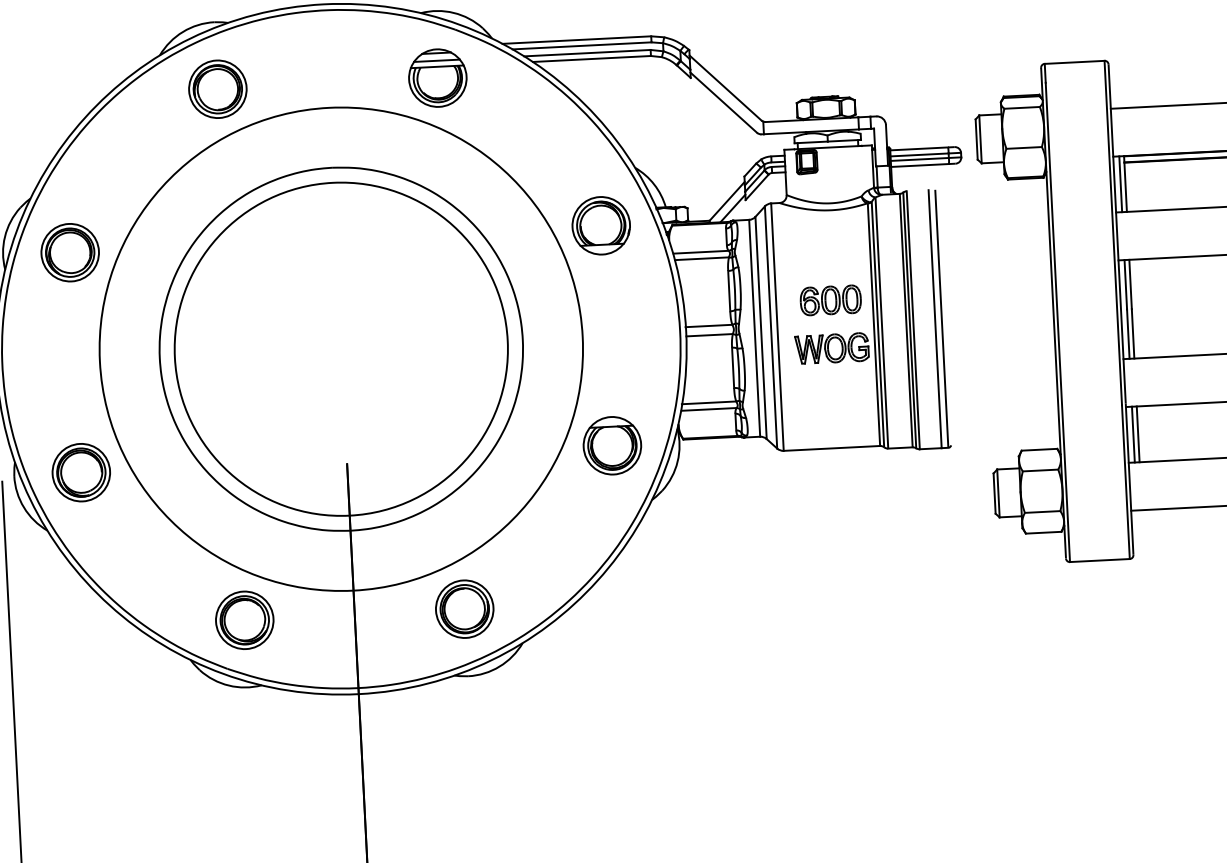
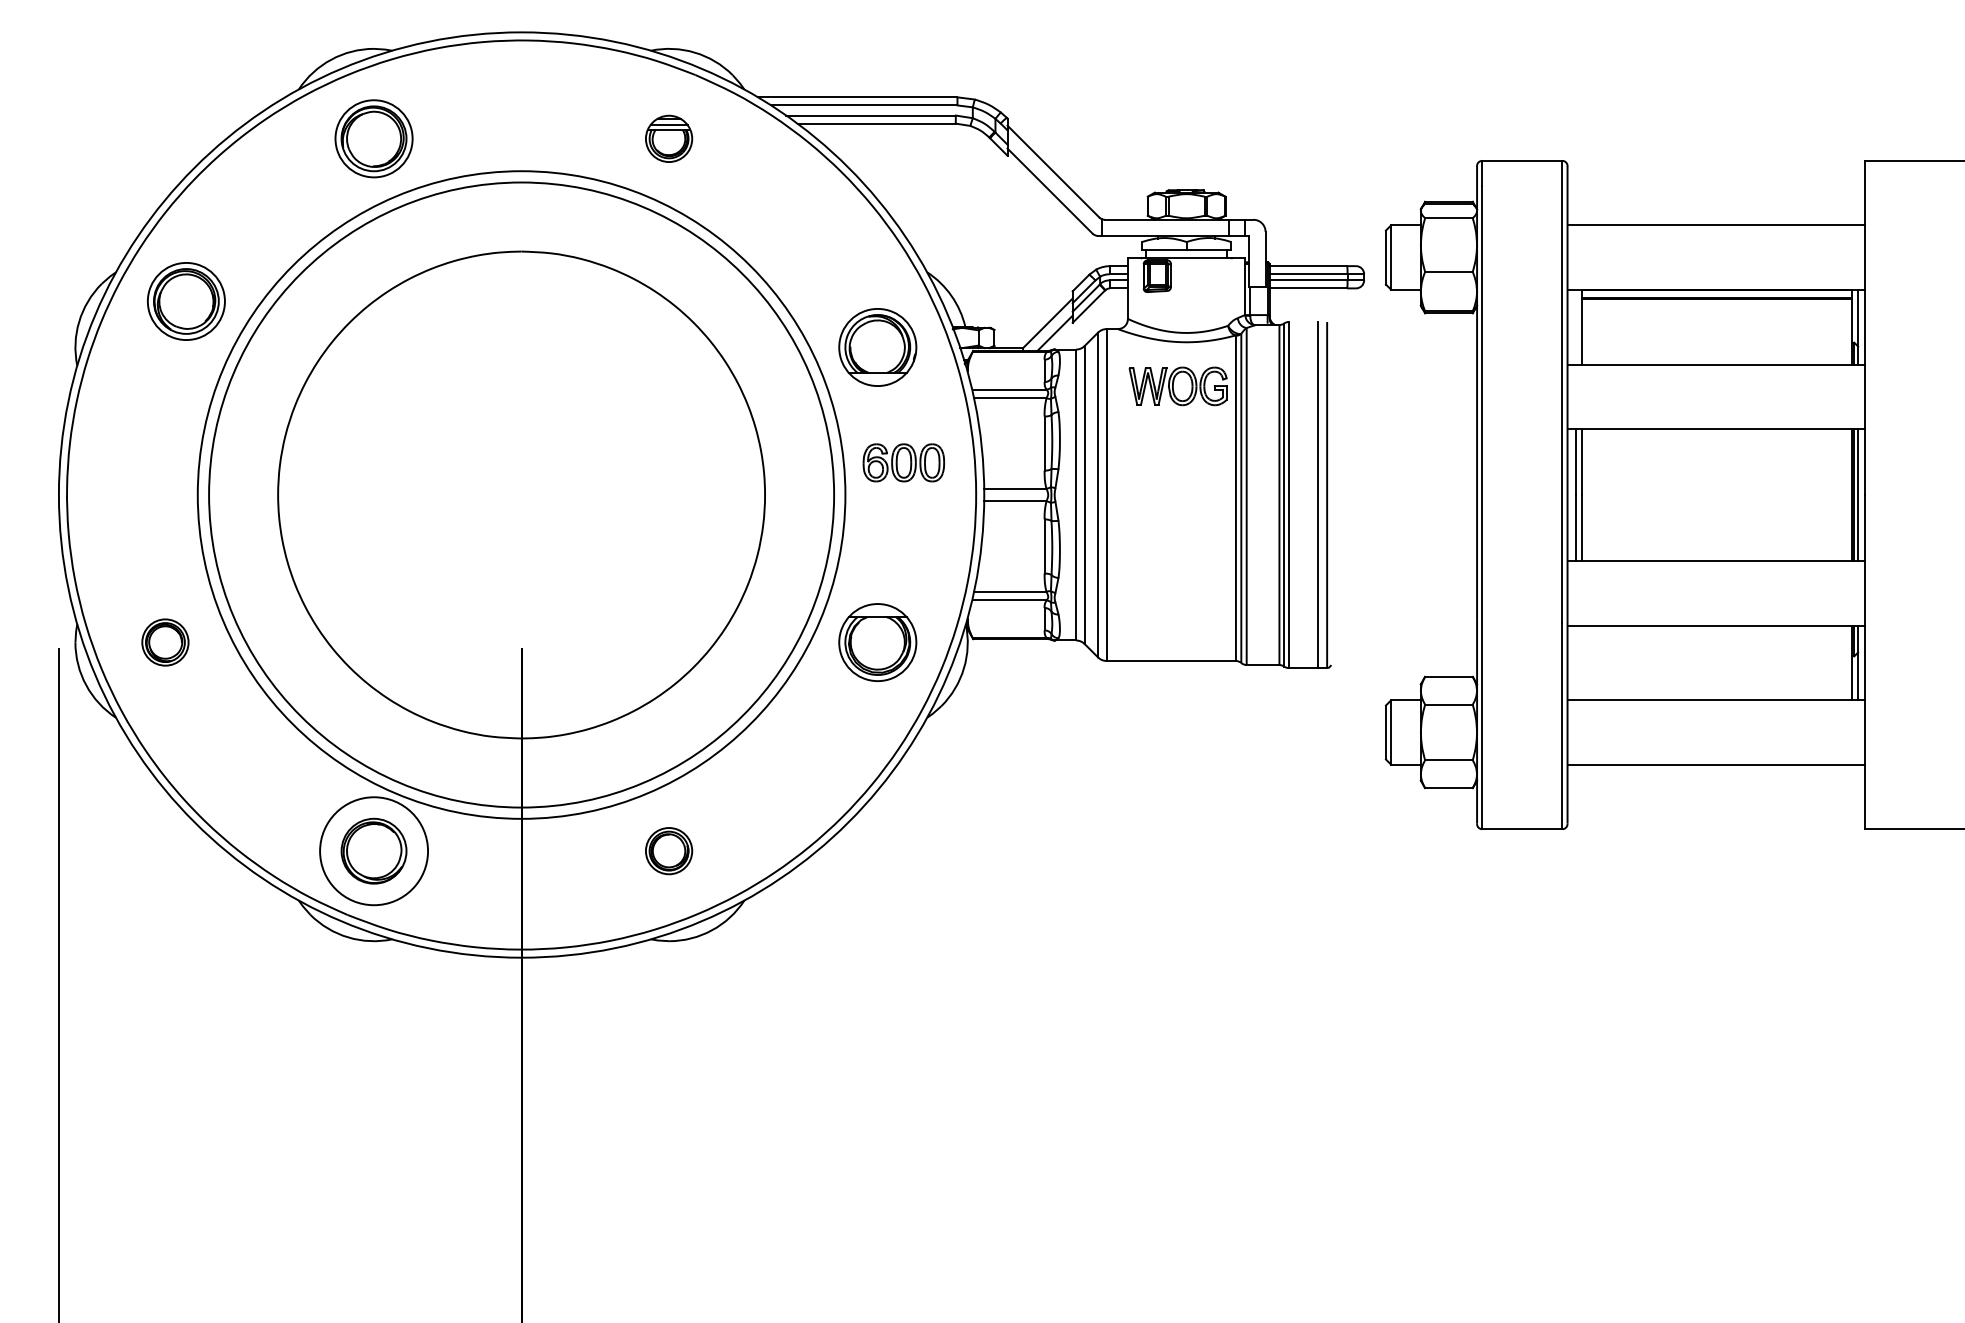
part: (437, 77) -> (668, 138), size x0.6
line: (1120, 183) -> (1575, 326), removed
part: (70, 252) -> (186, 301), moved
part: (830, 300) -> (903, 462), moved
circle: (341, 348) -> (521, 494), size x1.4
part: (831, 348) -> (1177, 386), moved
line: (1133, 434) -> (1575, 662), removed
line: (1138, 434) -> (1582, 662), removed
part: (81, 472) -> (165, 642), size x0.6
part: (464, 608) -> (668, 850), size x0.6
circle: (244, 619) -> (373, 850), size x1.4

